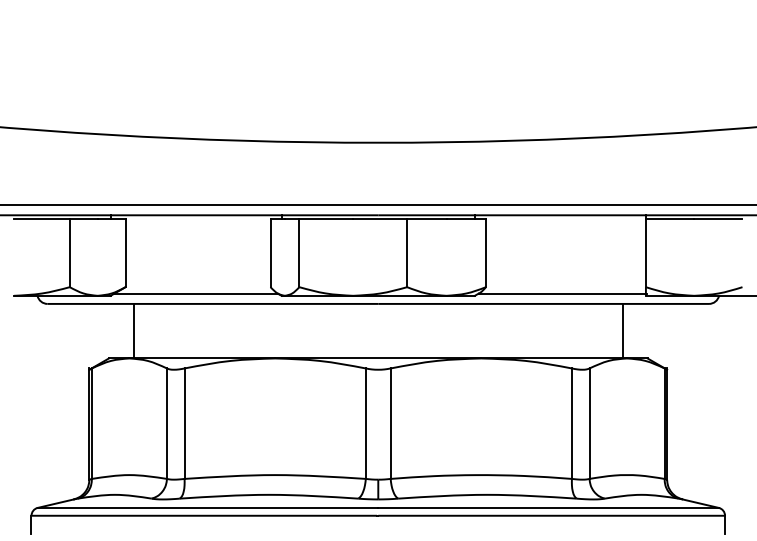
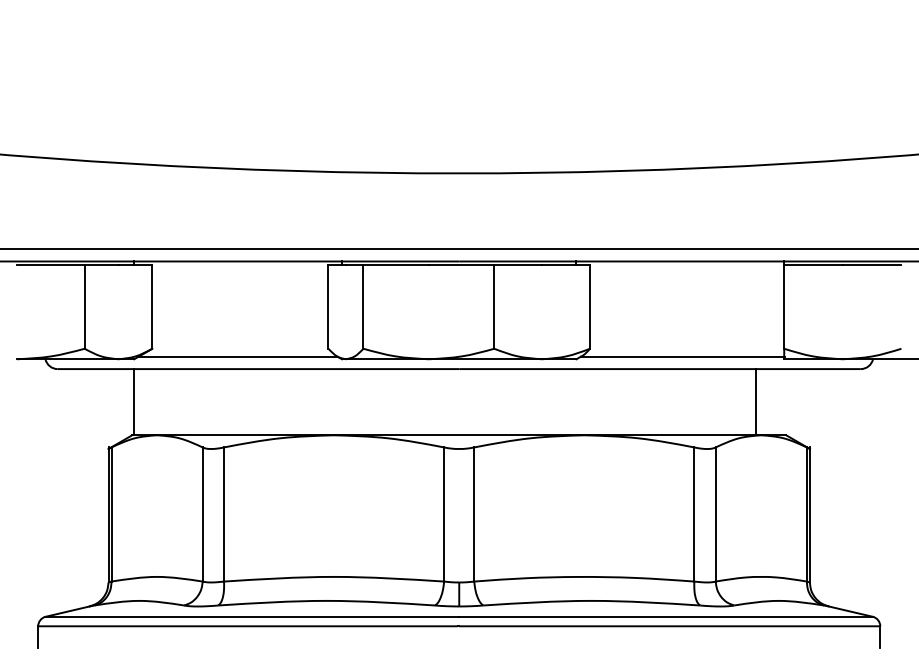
line: (133, 331) -> (134, 402), moved

